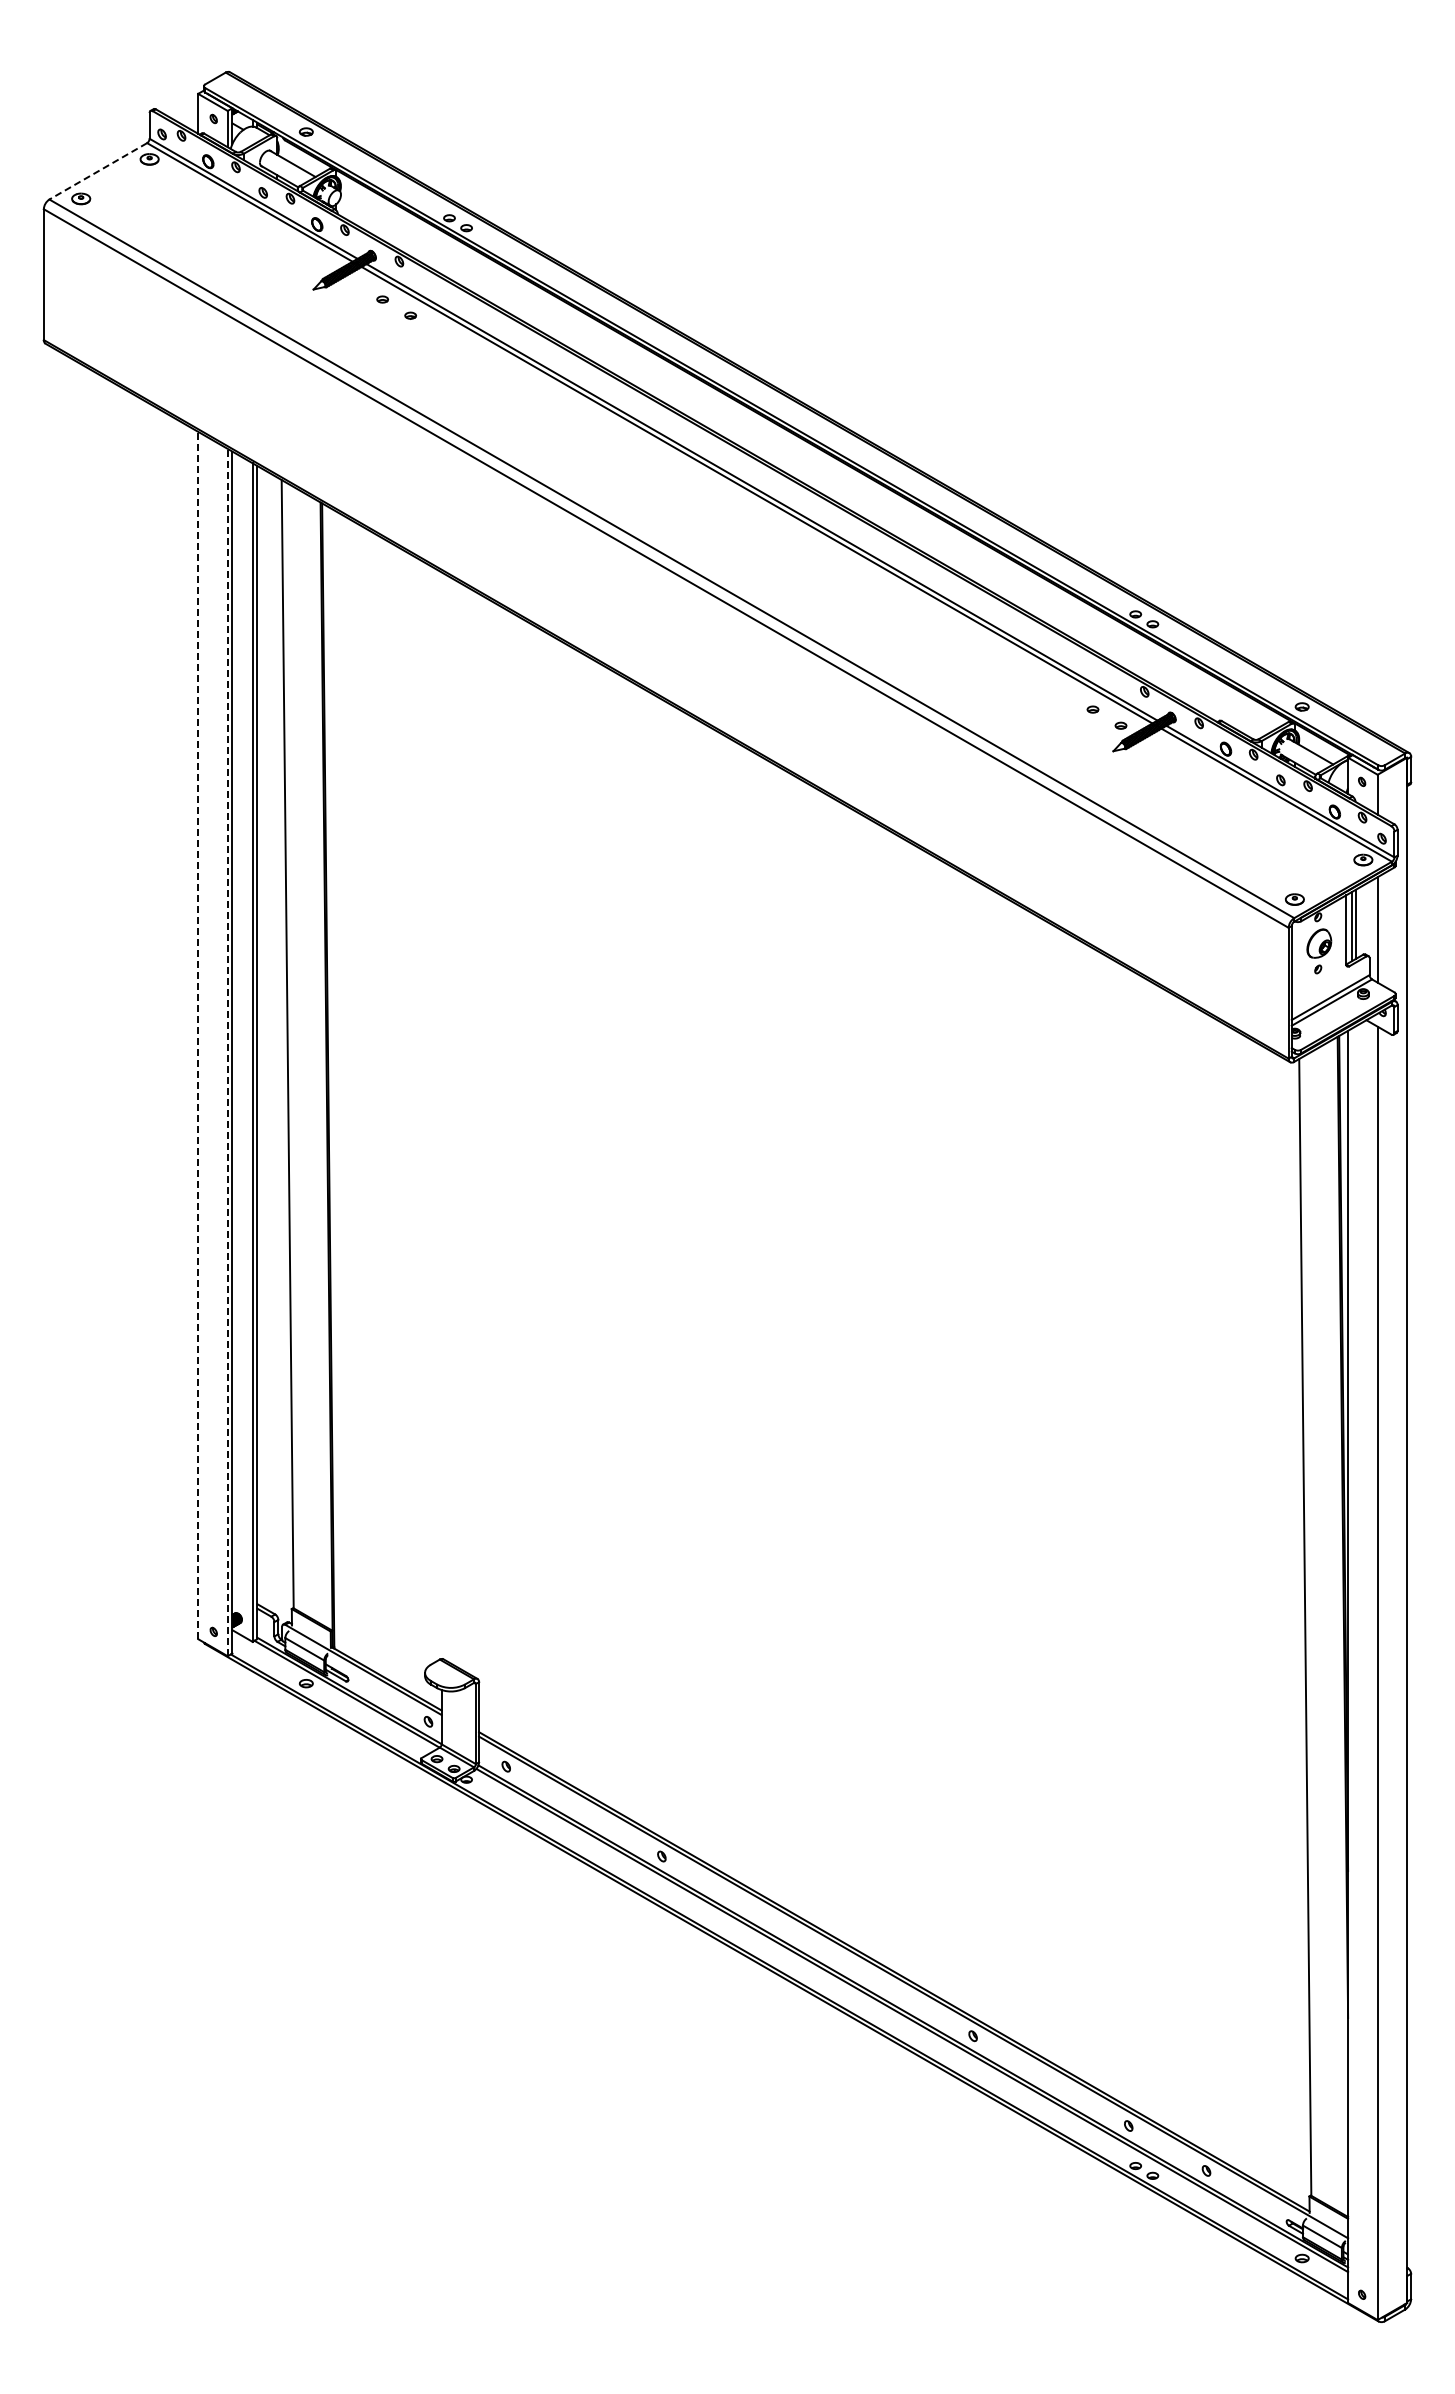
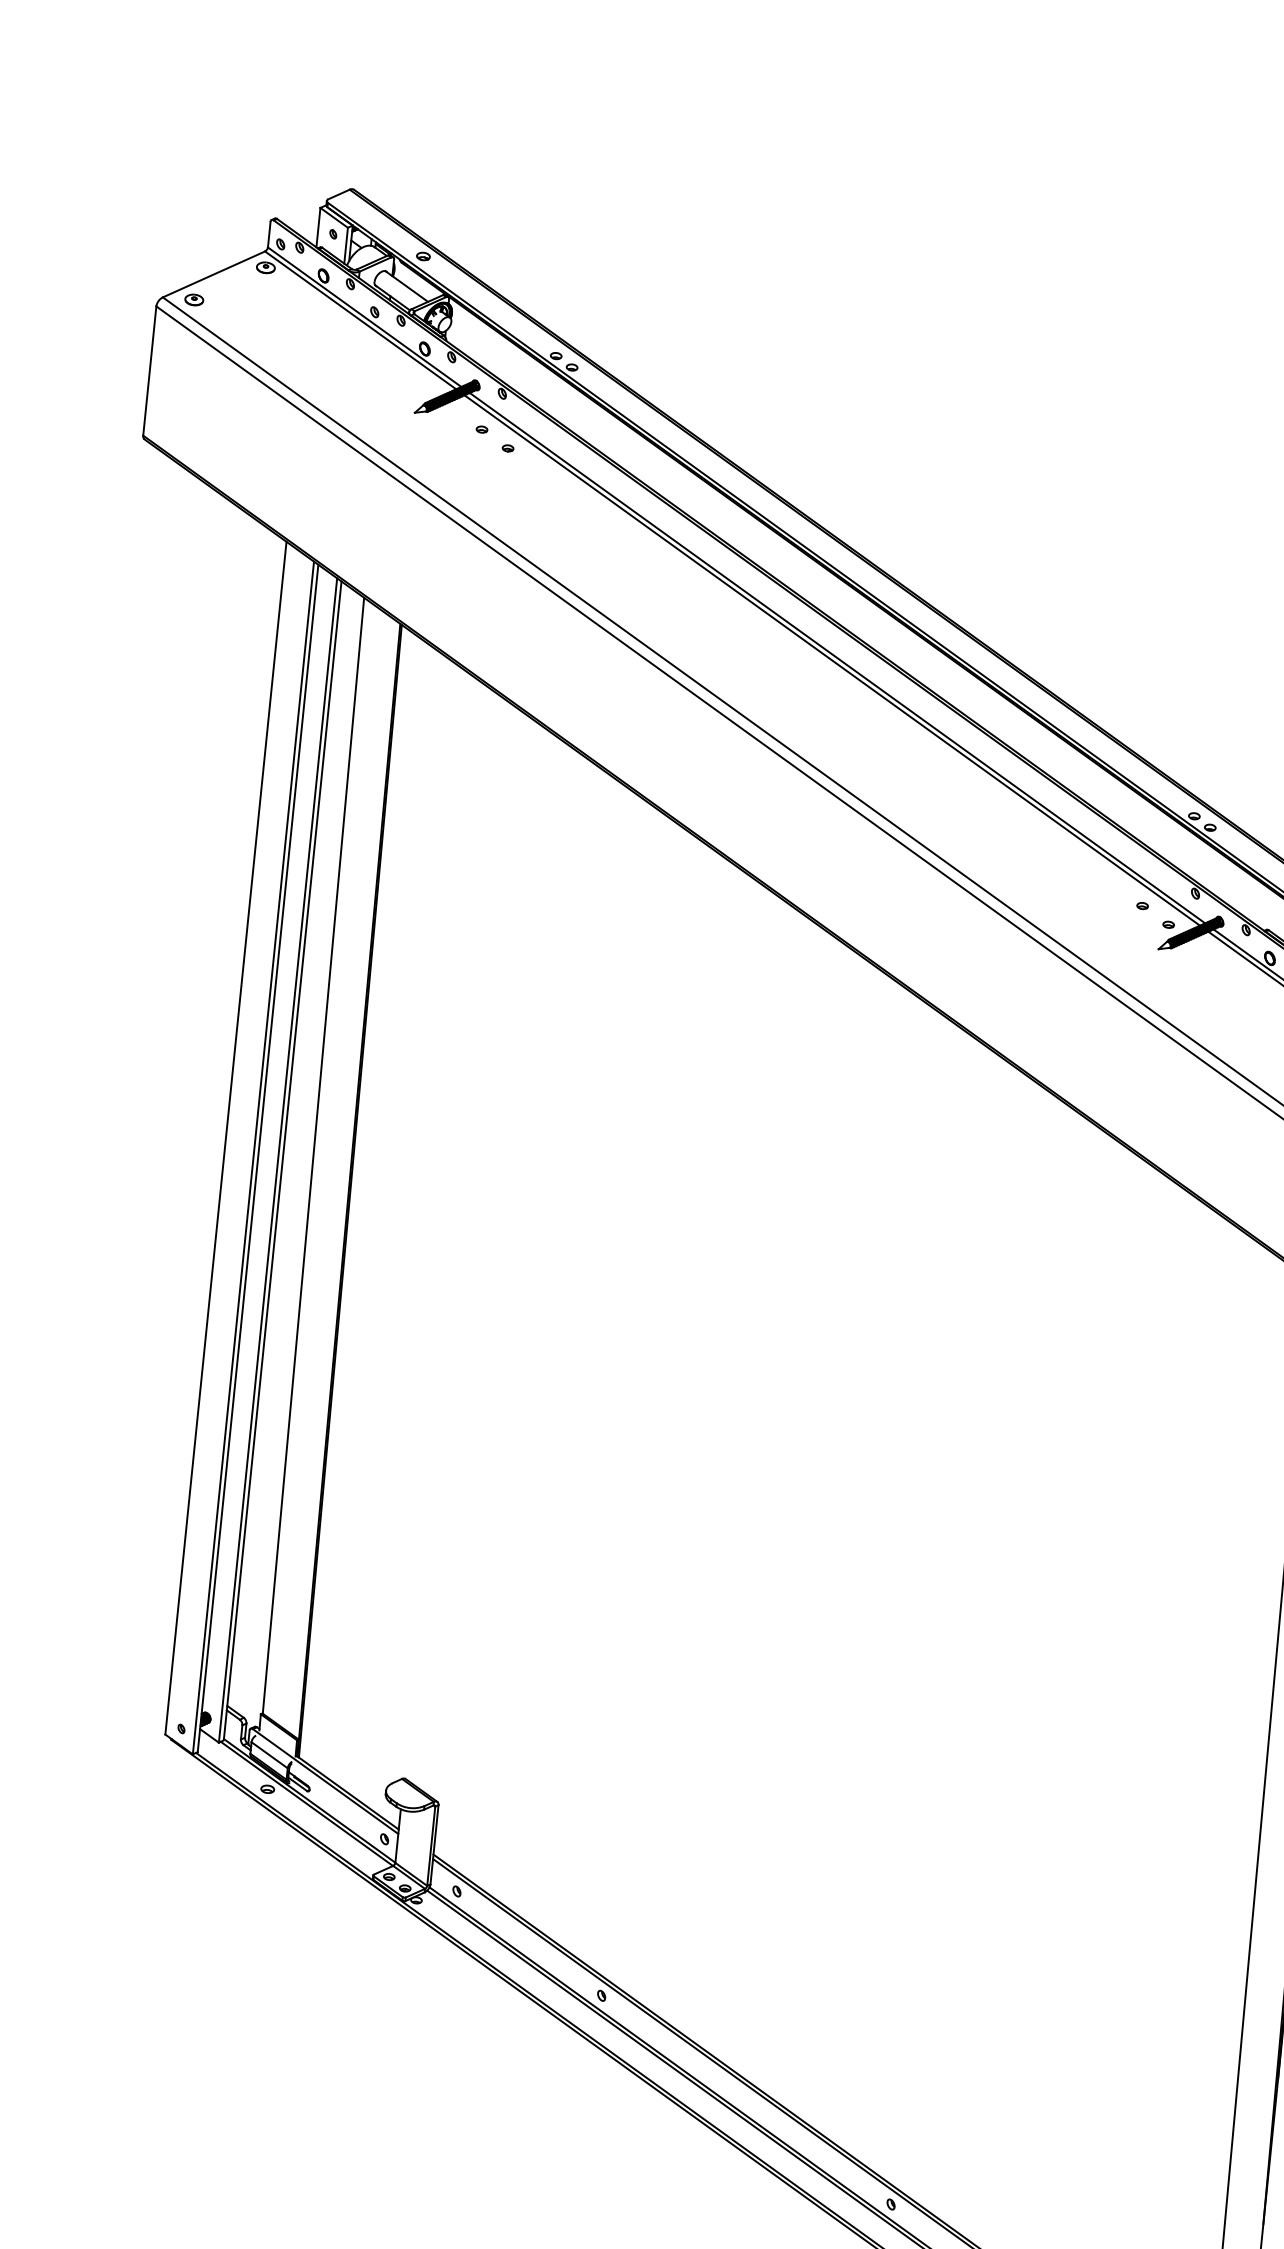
line: (97, 171) -> (213, 274), dashed -> solid
line: (198, 1035) -> (226, 1138), dashed -> solid
line: (227, 1052) -> (253, 1157), dashed -> solid

